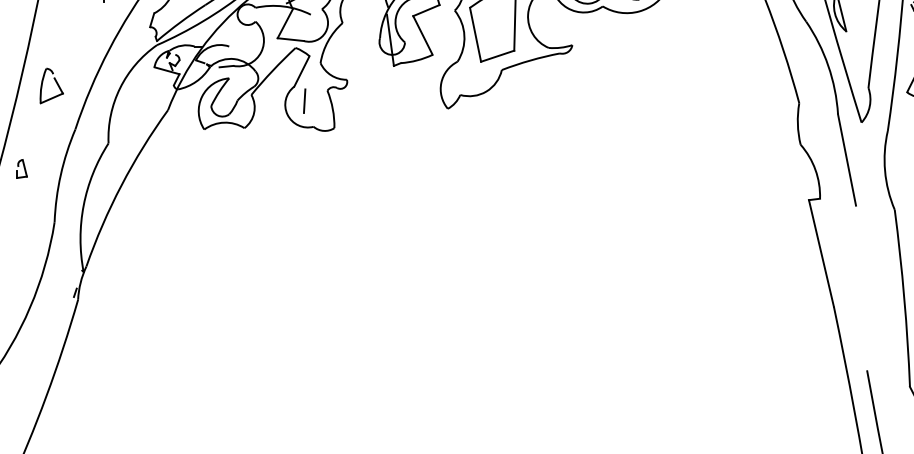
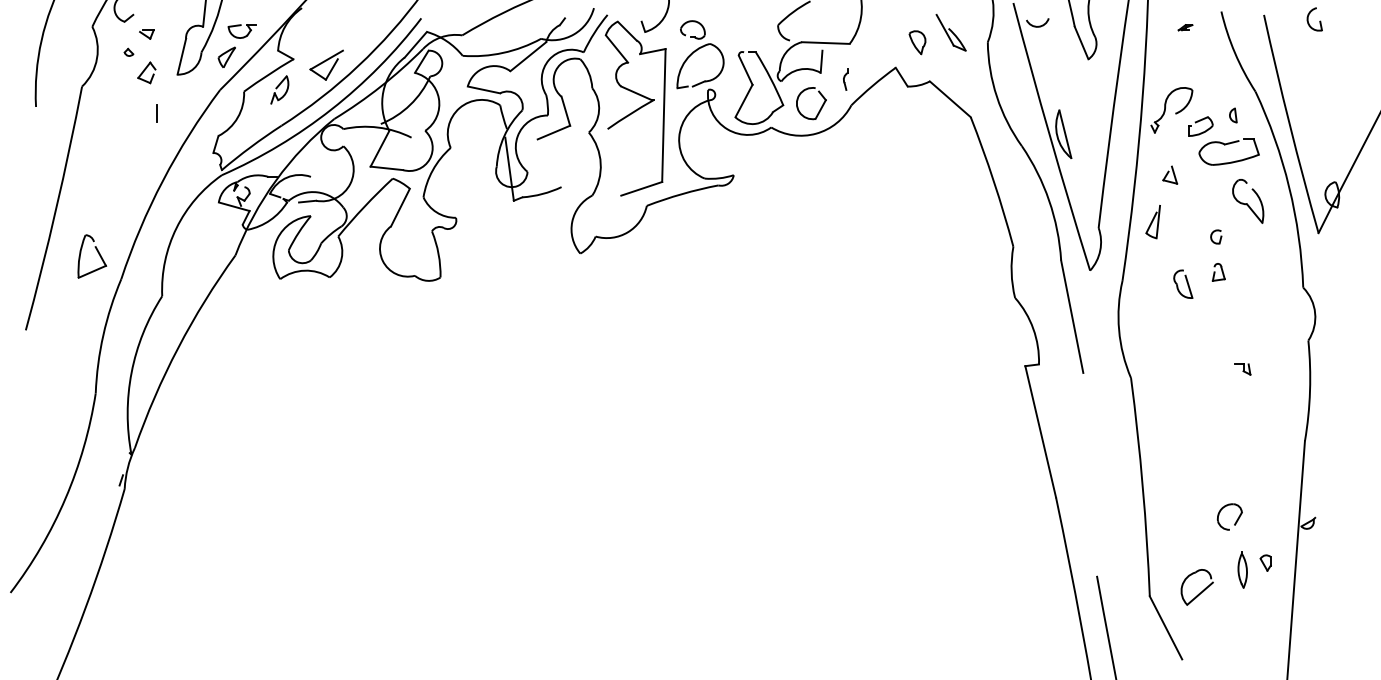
line: (475, 34) -> (614, 162), removed
line: (422, 35) -> (549, 163), removed
part: (56, 84) -> (98, 254), moved
line: (304, 100) -> (403, 243), removed
part: (21, 168) -> (55, 327), removed

